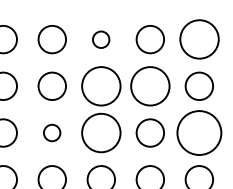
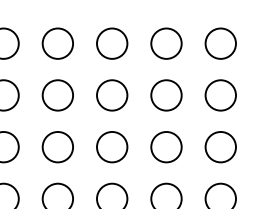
circle: (100, 39) -> (111, 43), size x1.67
circle: (198, 39) -> (219, 43), size x0.71
circle: (101, 86) -> (112, 95), size x0.71
circle: (150, 86) -> (166, 95), size x0.71
circle: (51, 132) -> (57, 146), size x1.67
circle: (101, 132) -> (112, 146), size x0.71
circle: (199, 132) -> (220, 146), size x0.62

